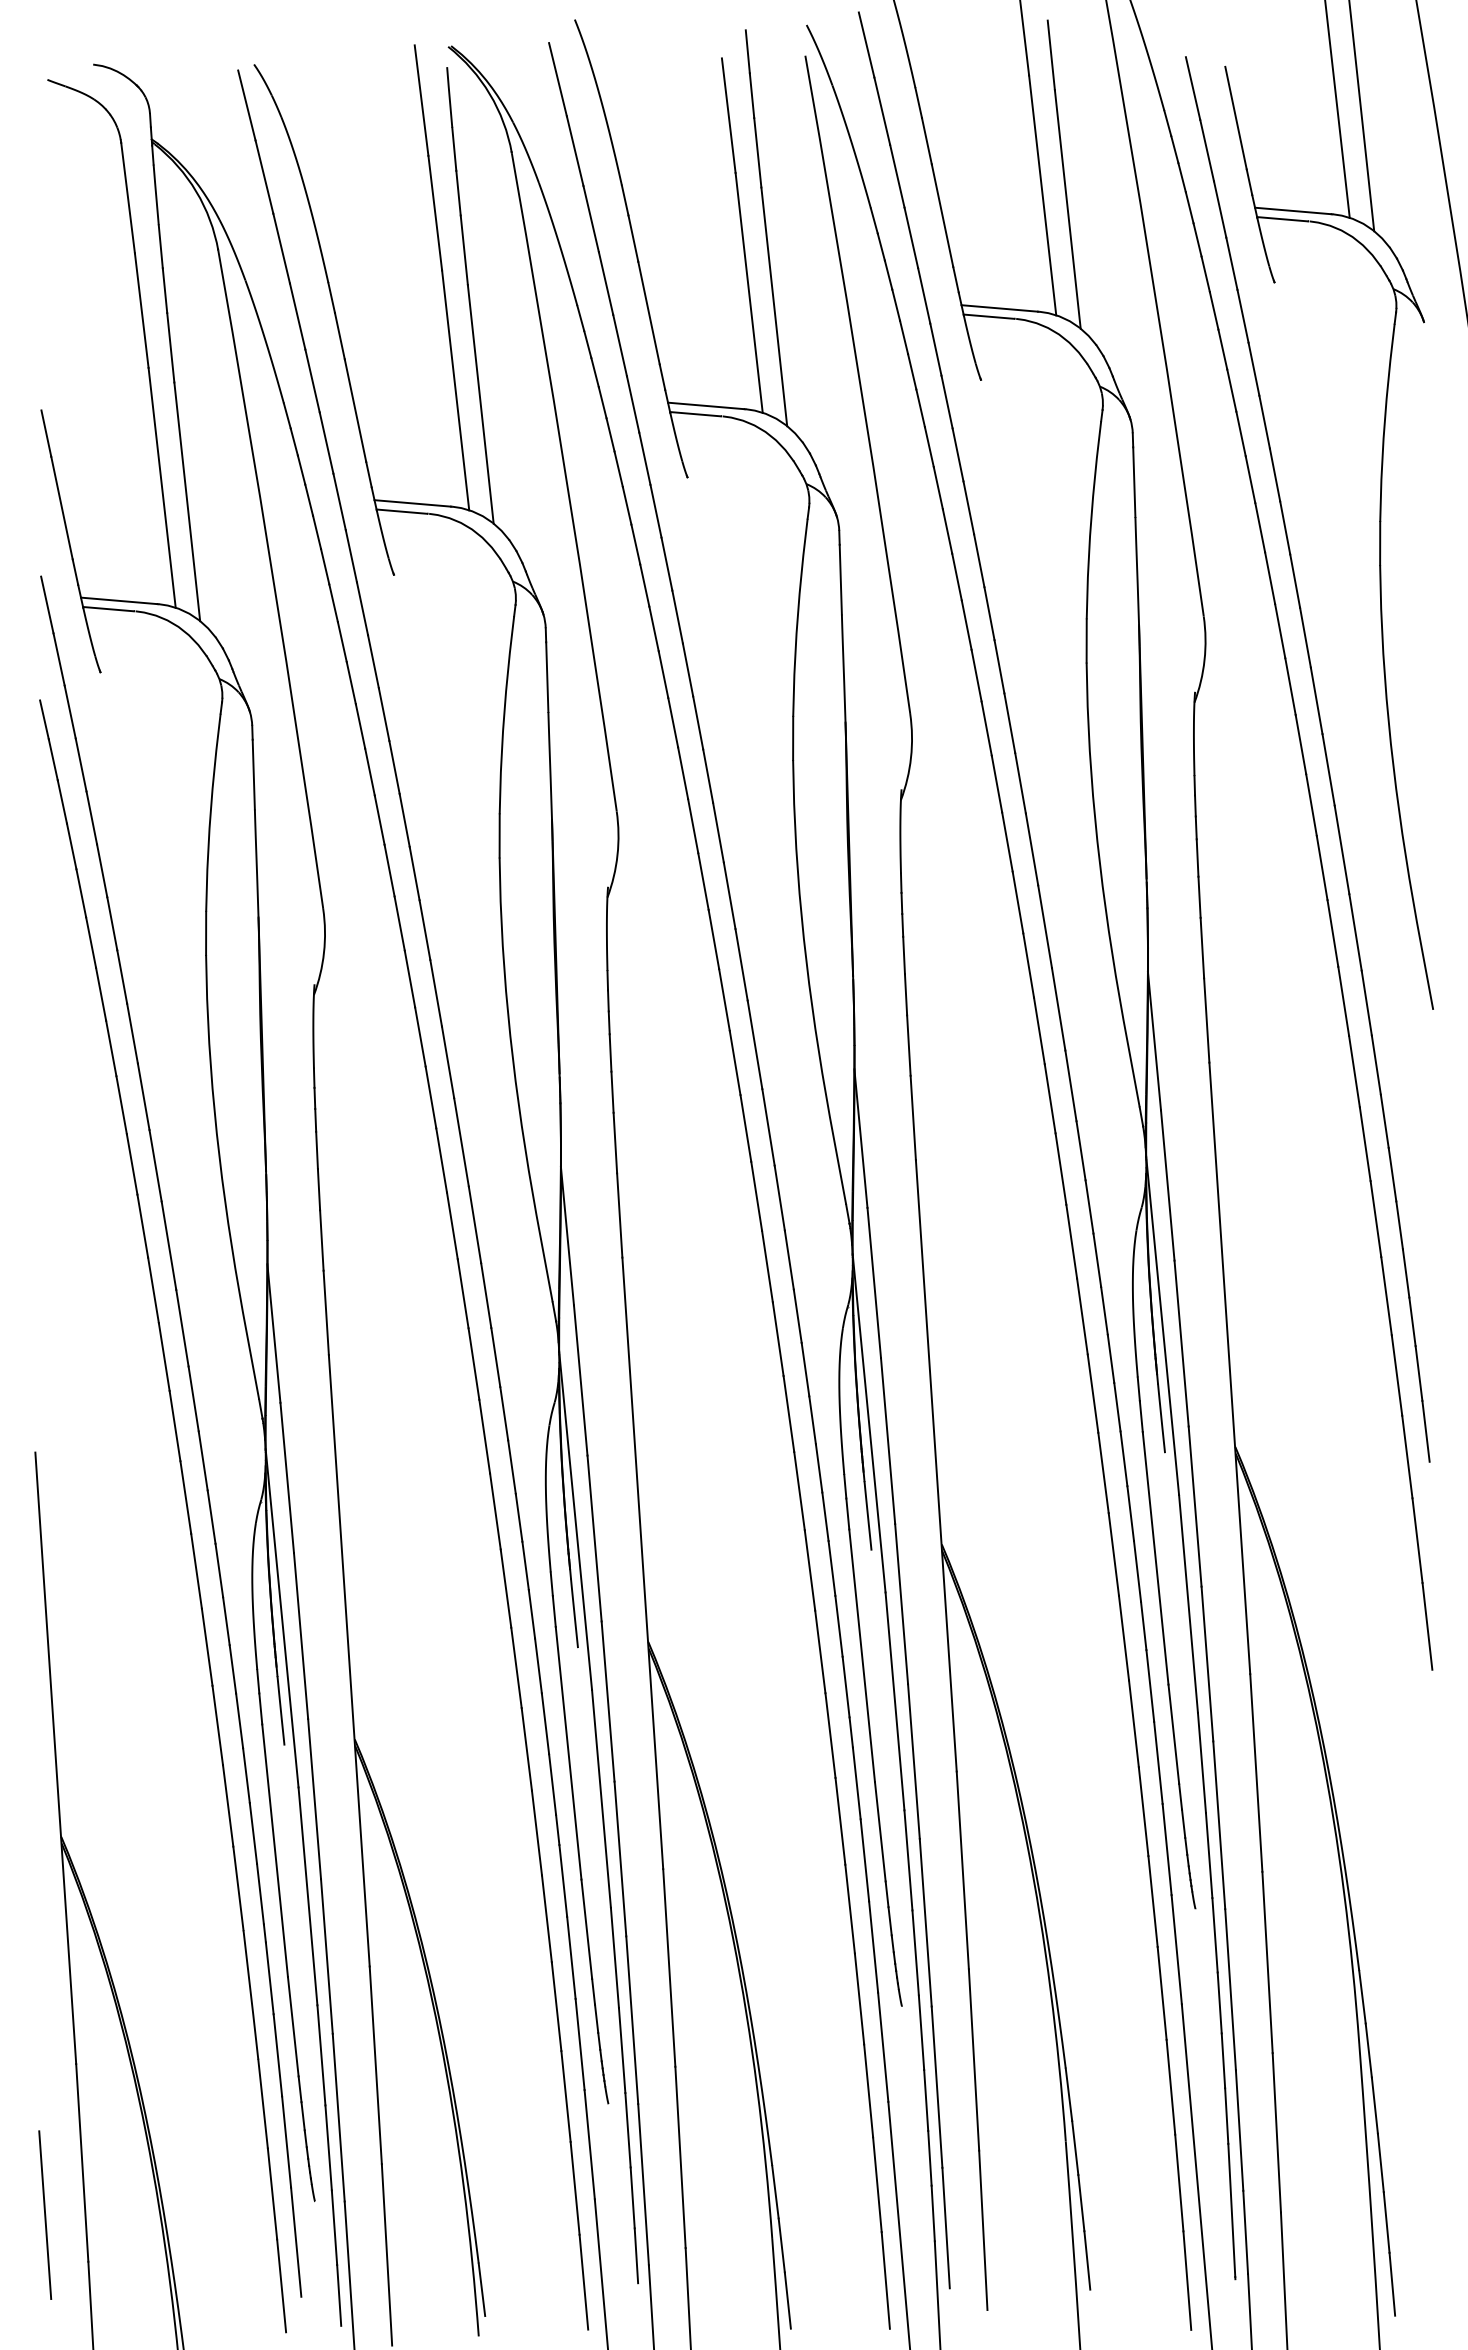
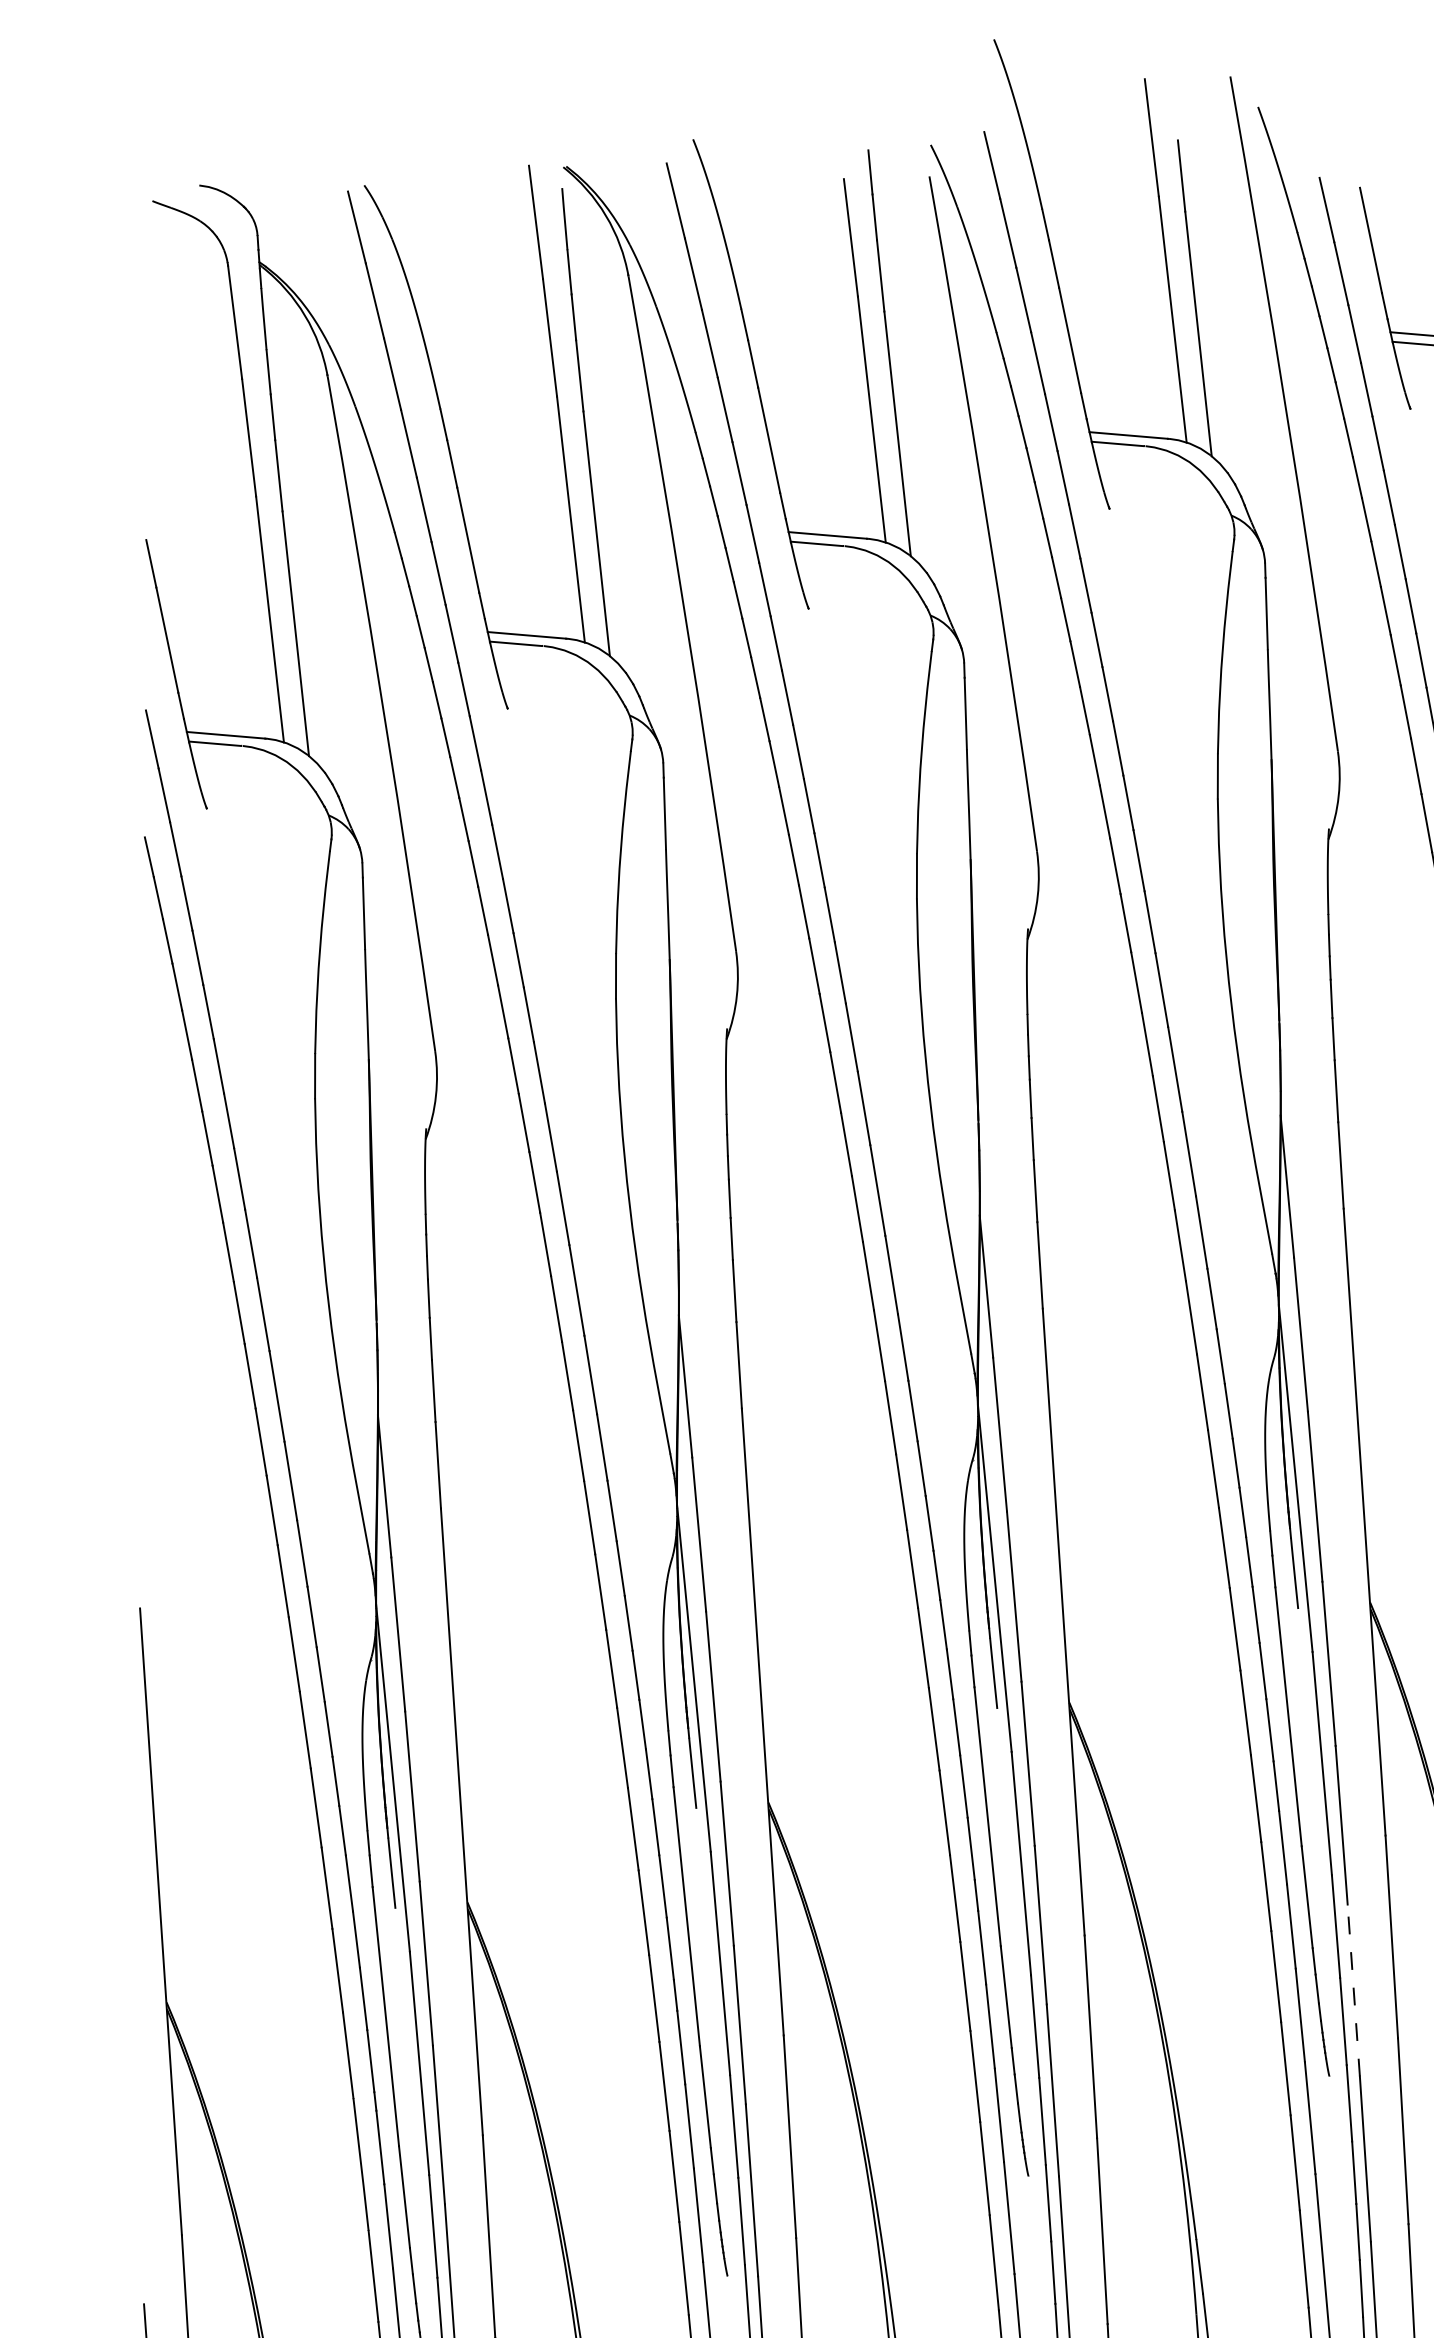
line: (1219, 1824) -> (1354, 1989), solid -> dashed

